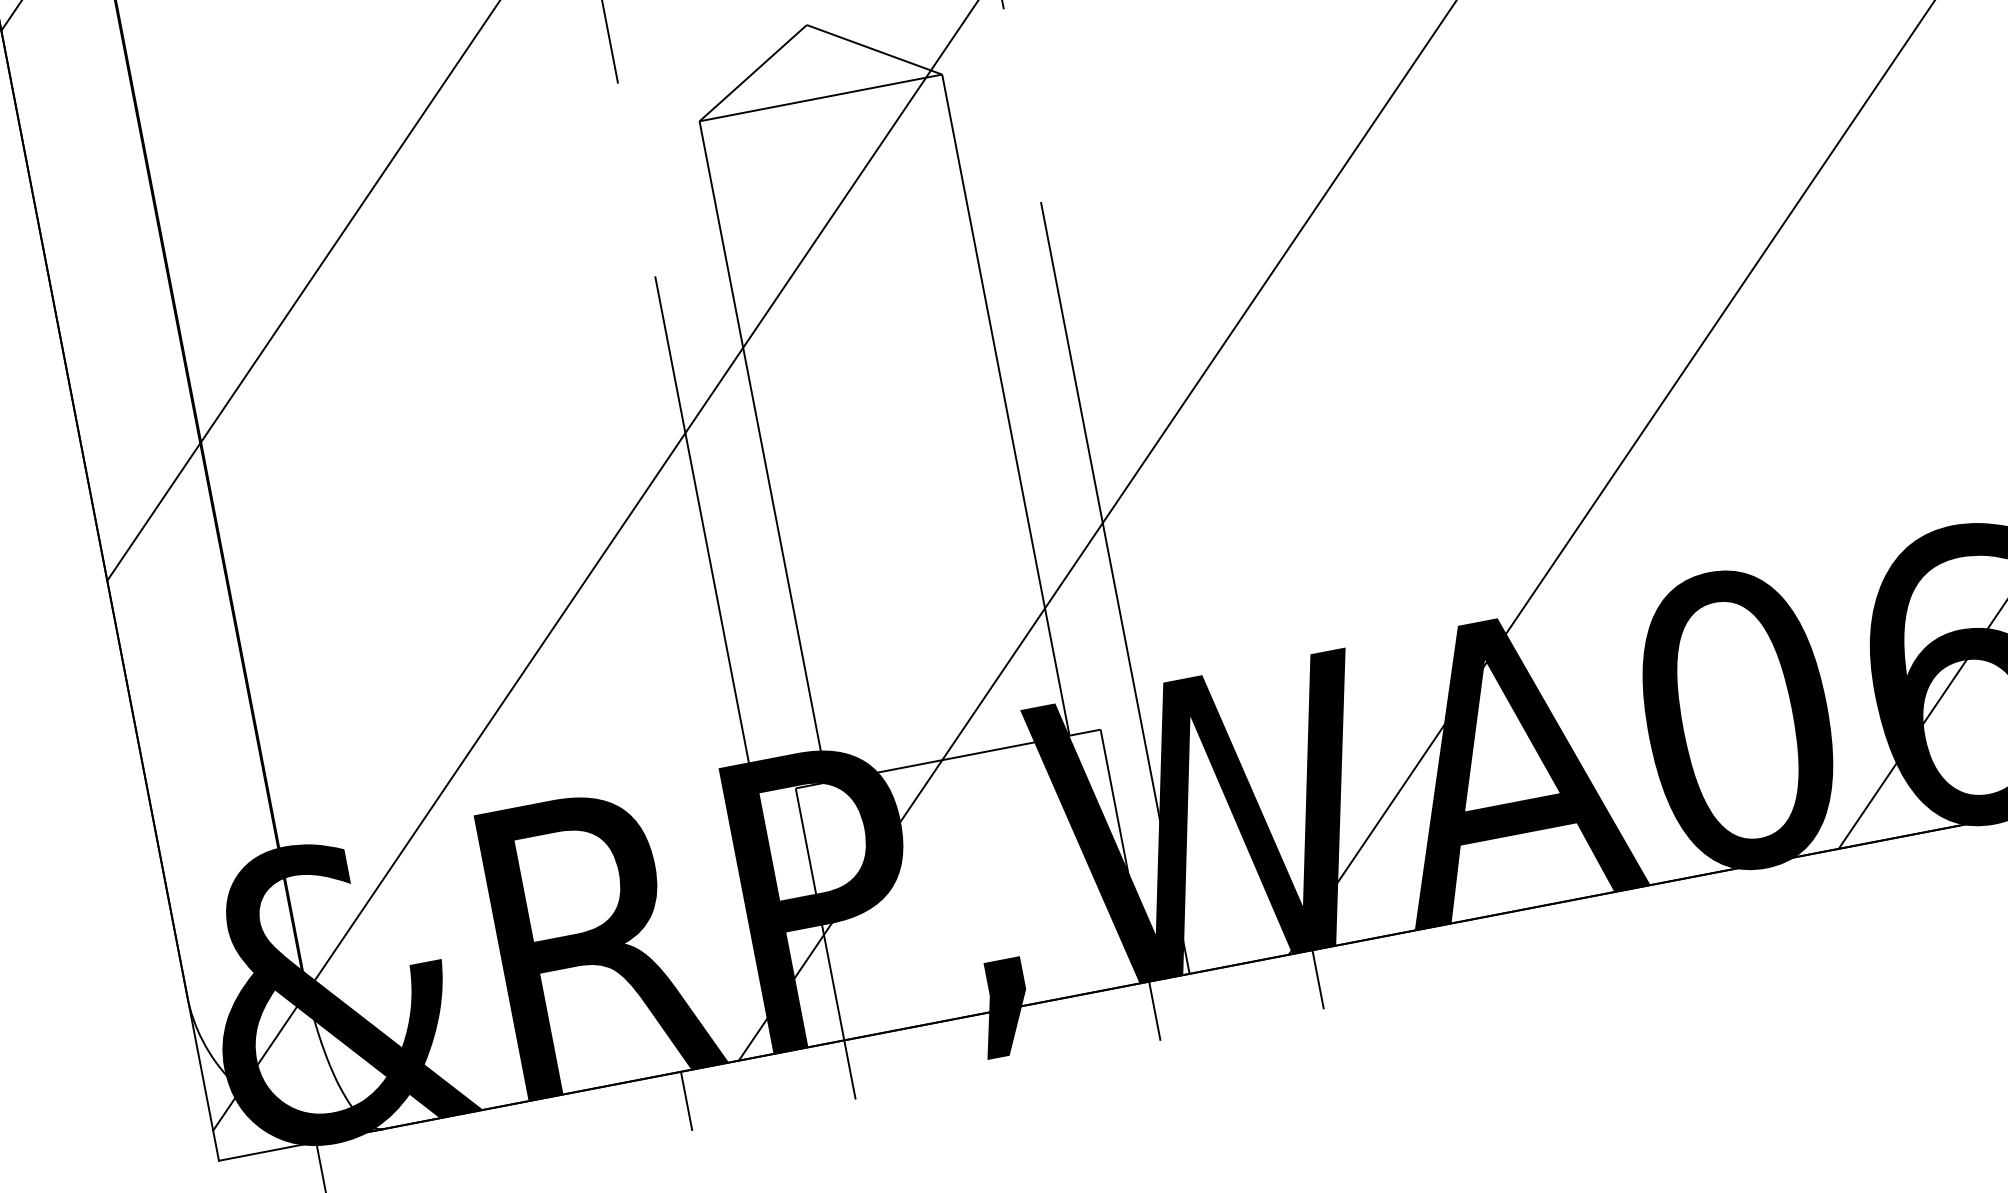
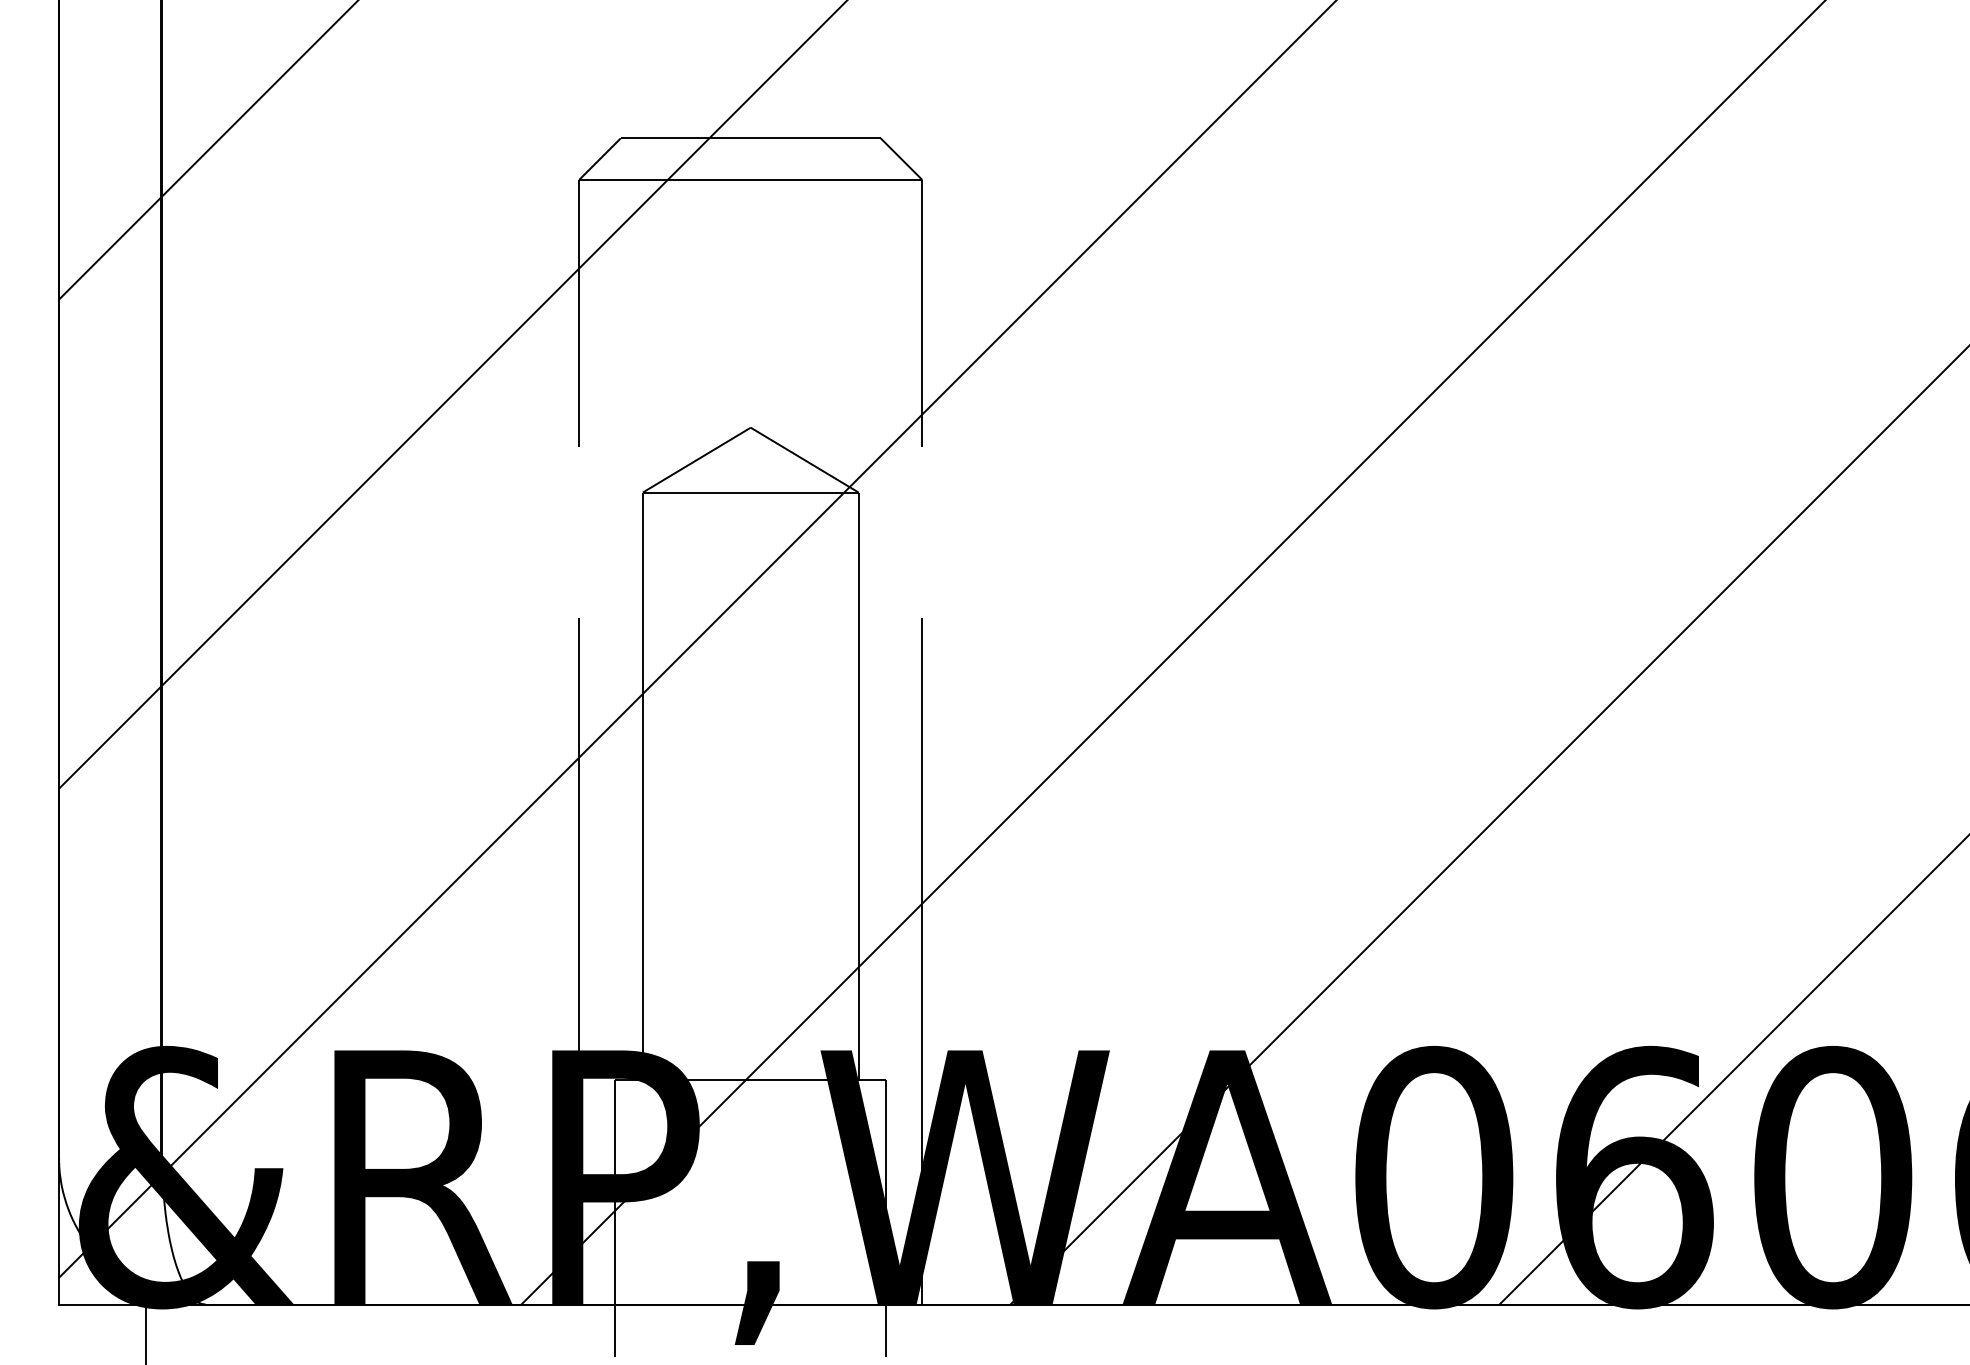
line: (1318, 979) -> (1031, 1330), removed
line: (686, 1101) -> (469, 1330), removed

